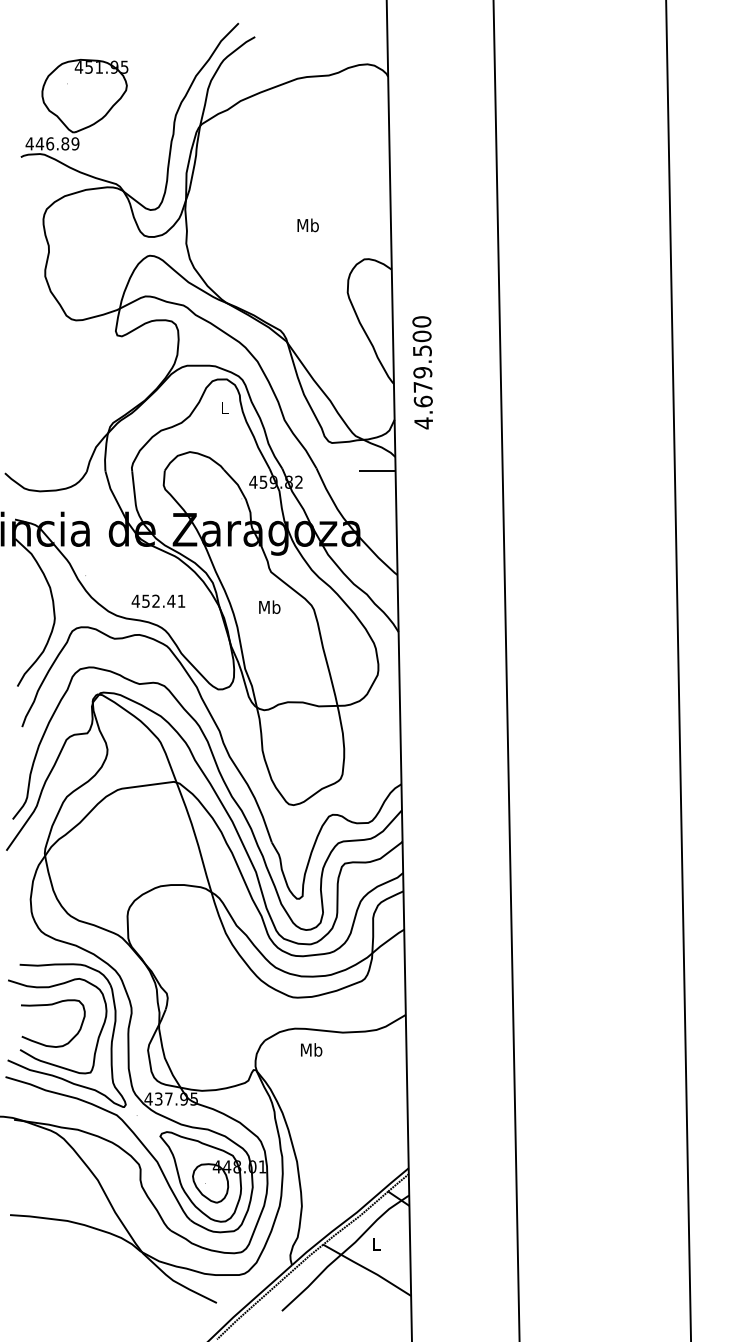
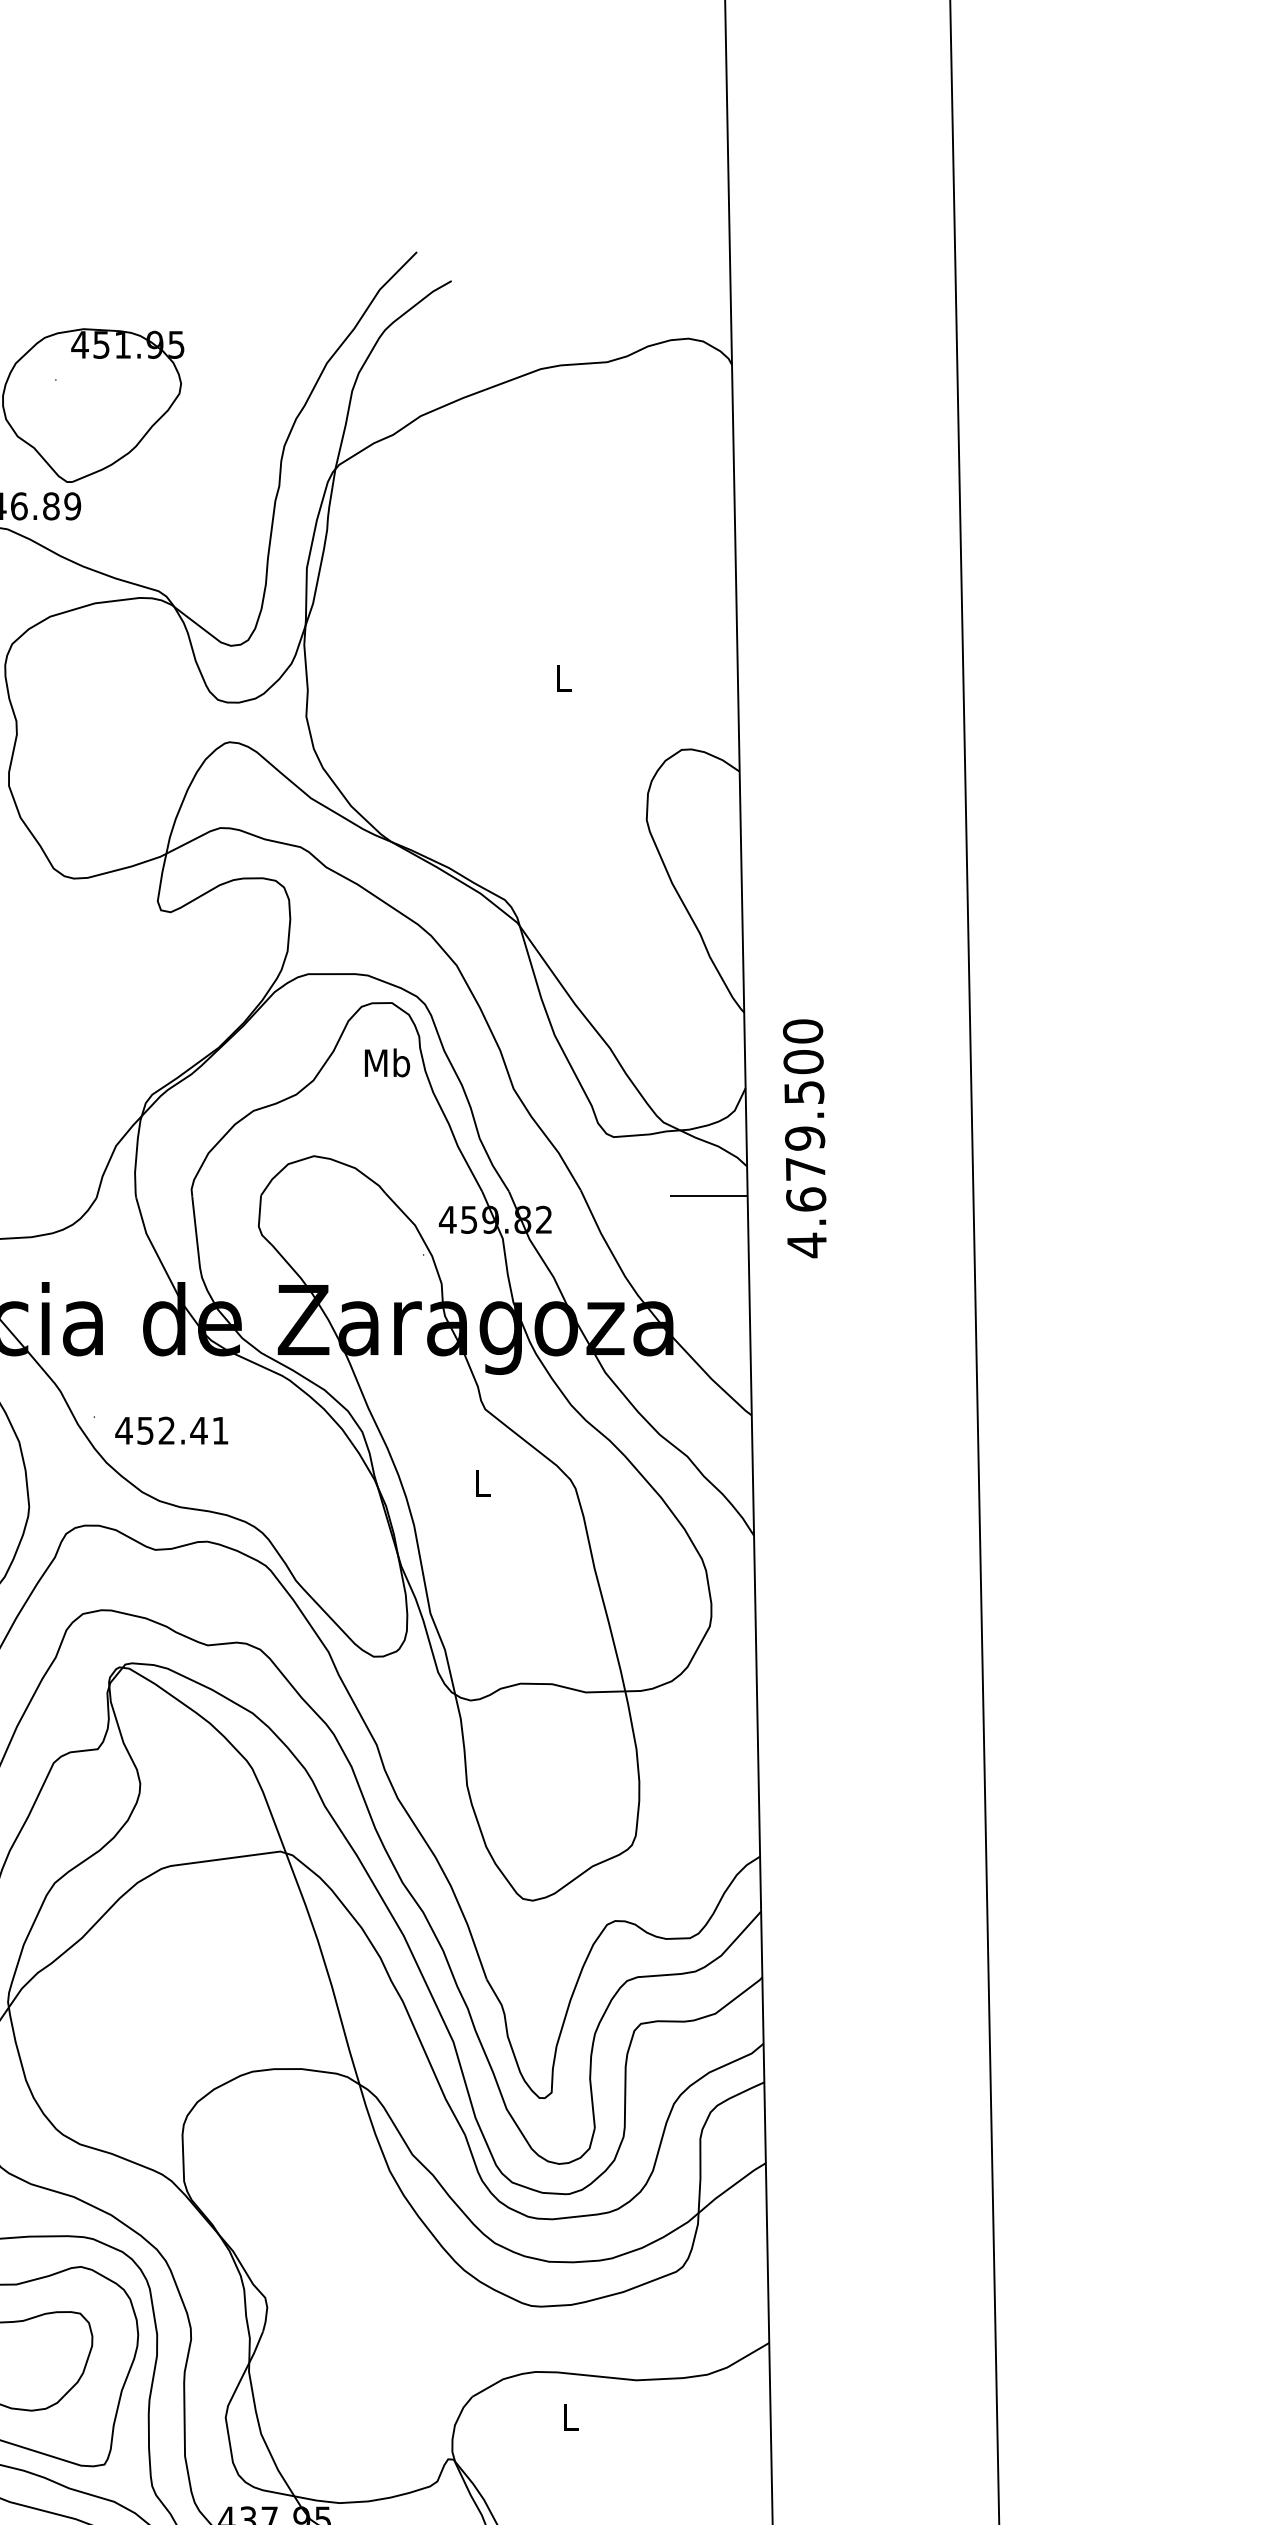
text: (307, 225) -> (561, 678), Mb -> L
text: (422, 372) -> (804, 1138), moved
text: (224, 407) -> (386, 1062), L -> Mb
text: (158, 600) -> (171, 1429), moved
text: (269, 606) -> (481, 1481), Mb -> L
text: (311, 1049) -> (570, 2415), Mb -> L

